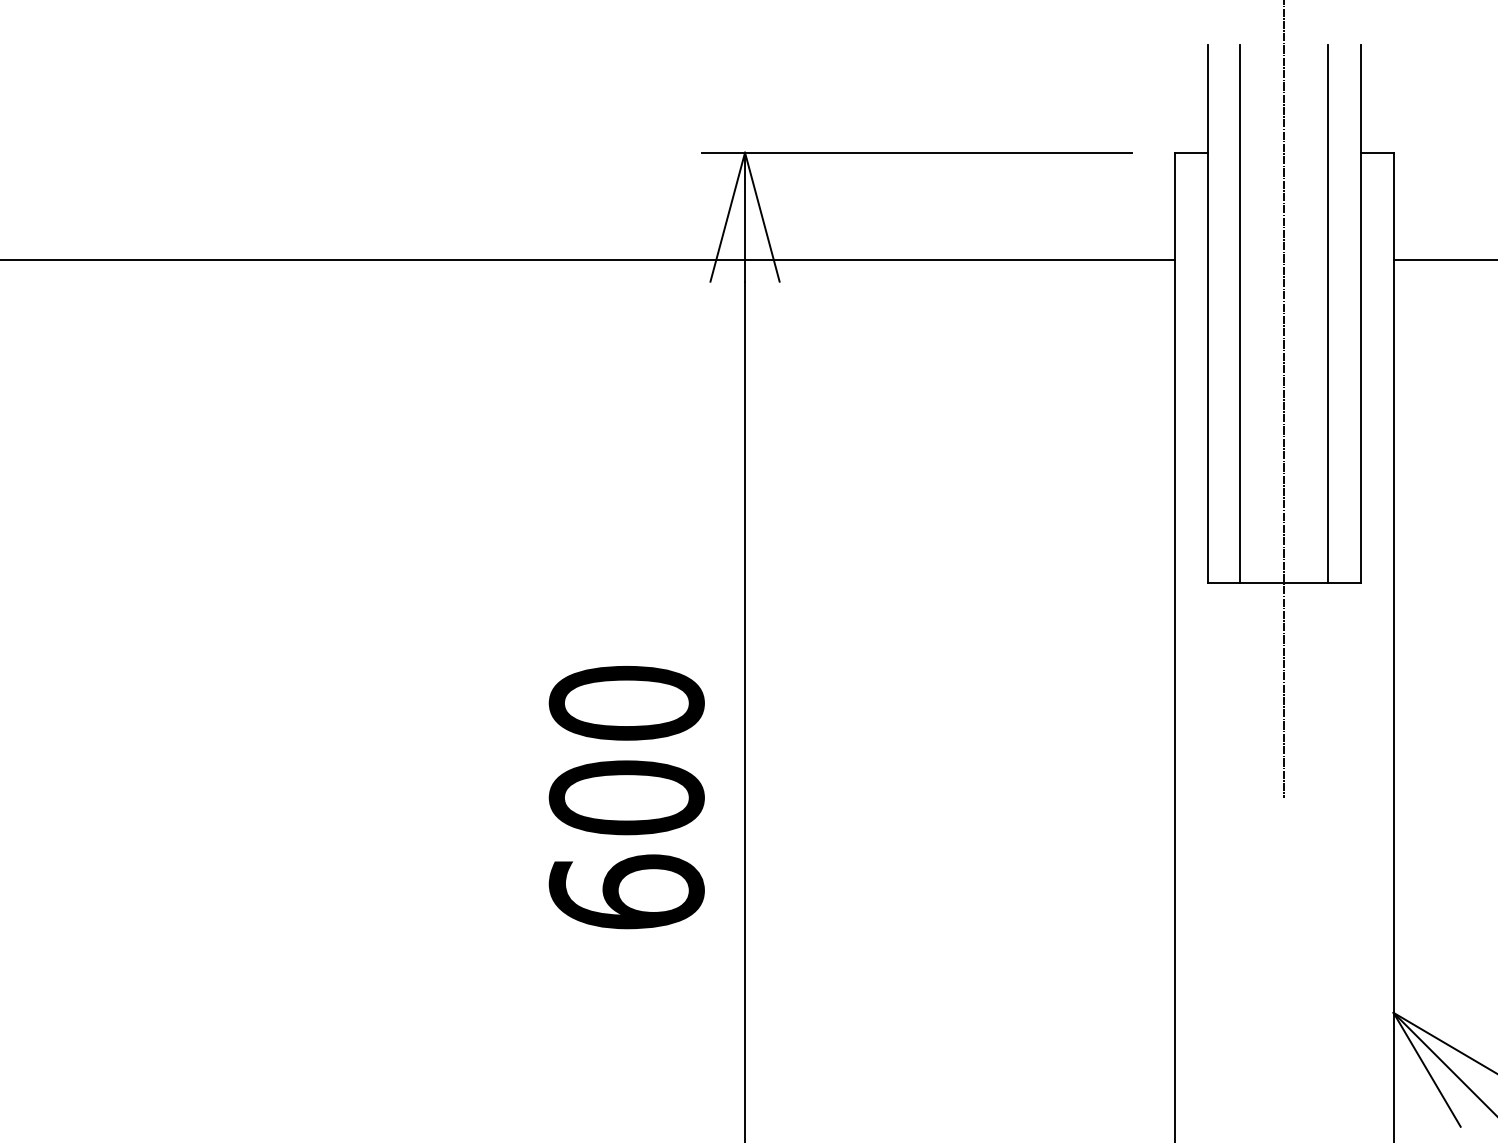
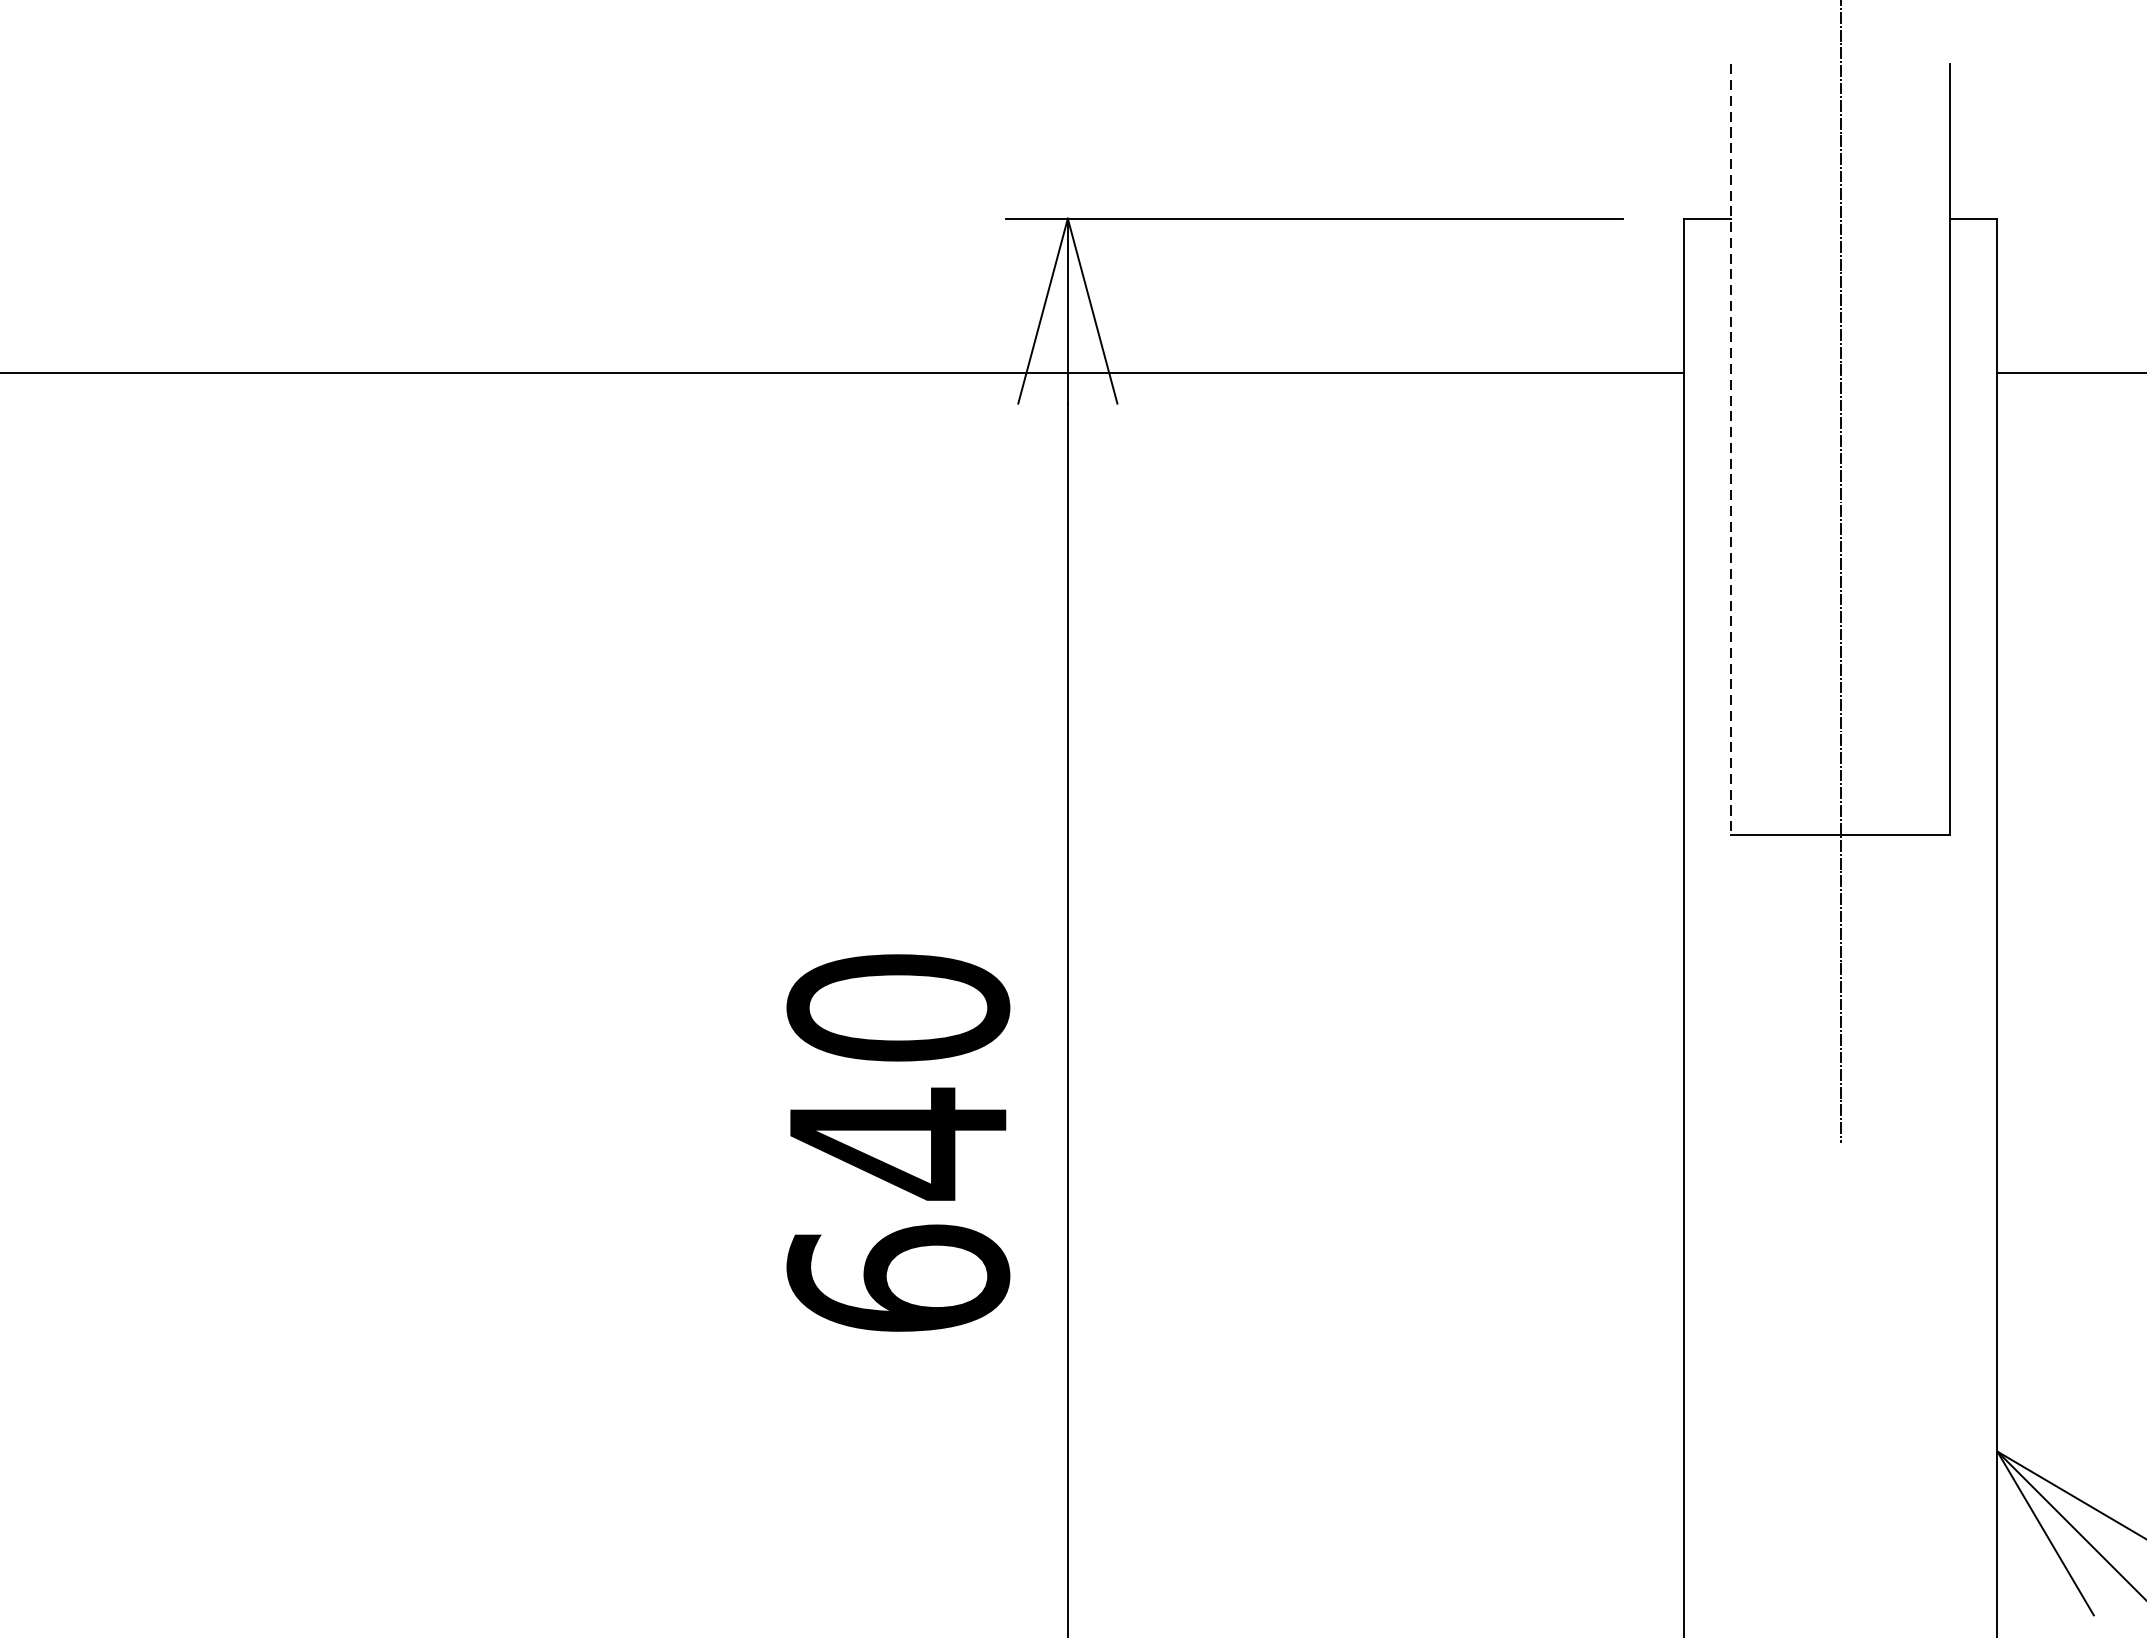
line: (1207, 313) -> (1730, 449), solid -> dashed
line: (1240, 313) -> (1778, 449), removed
line: (1328, 313) -> (1904, 449), removed
text: (626, 797) -> (897, 1142), 600 -> 640

